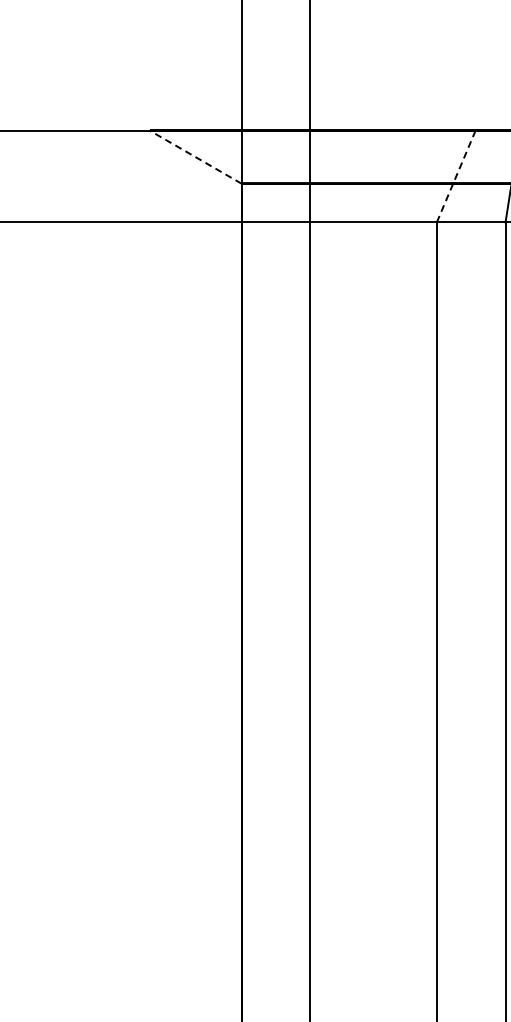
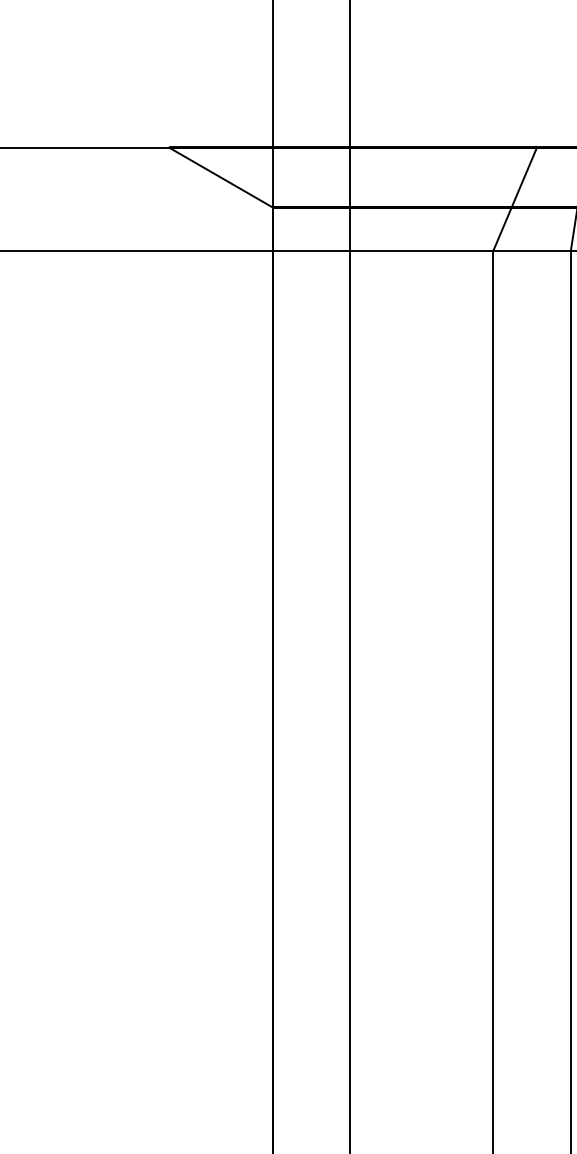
line: (195, 157) -> (220, 177), dashed -> solid
line: (456, 176) -> (515, 199), dashed -> solid

